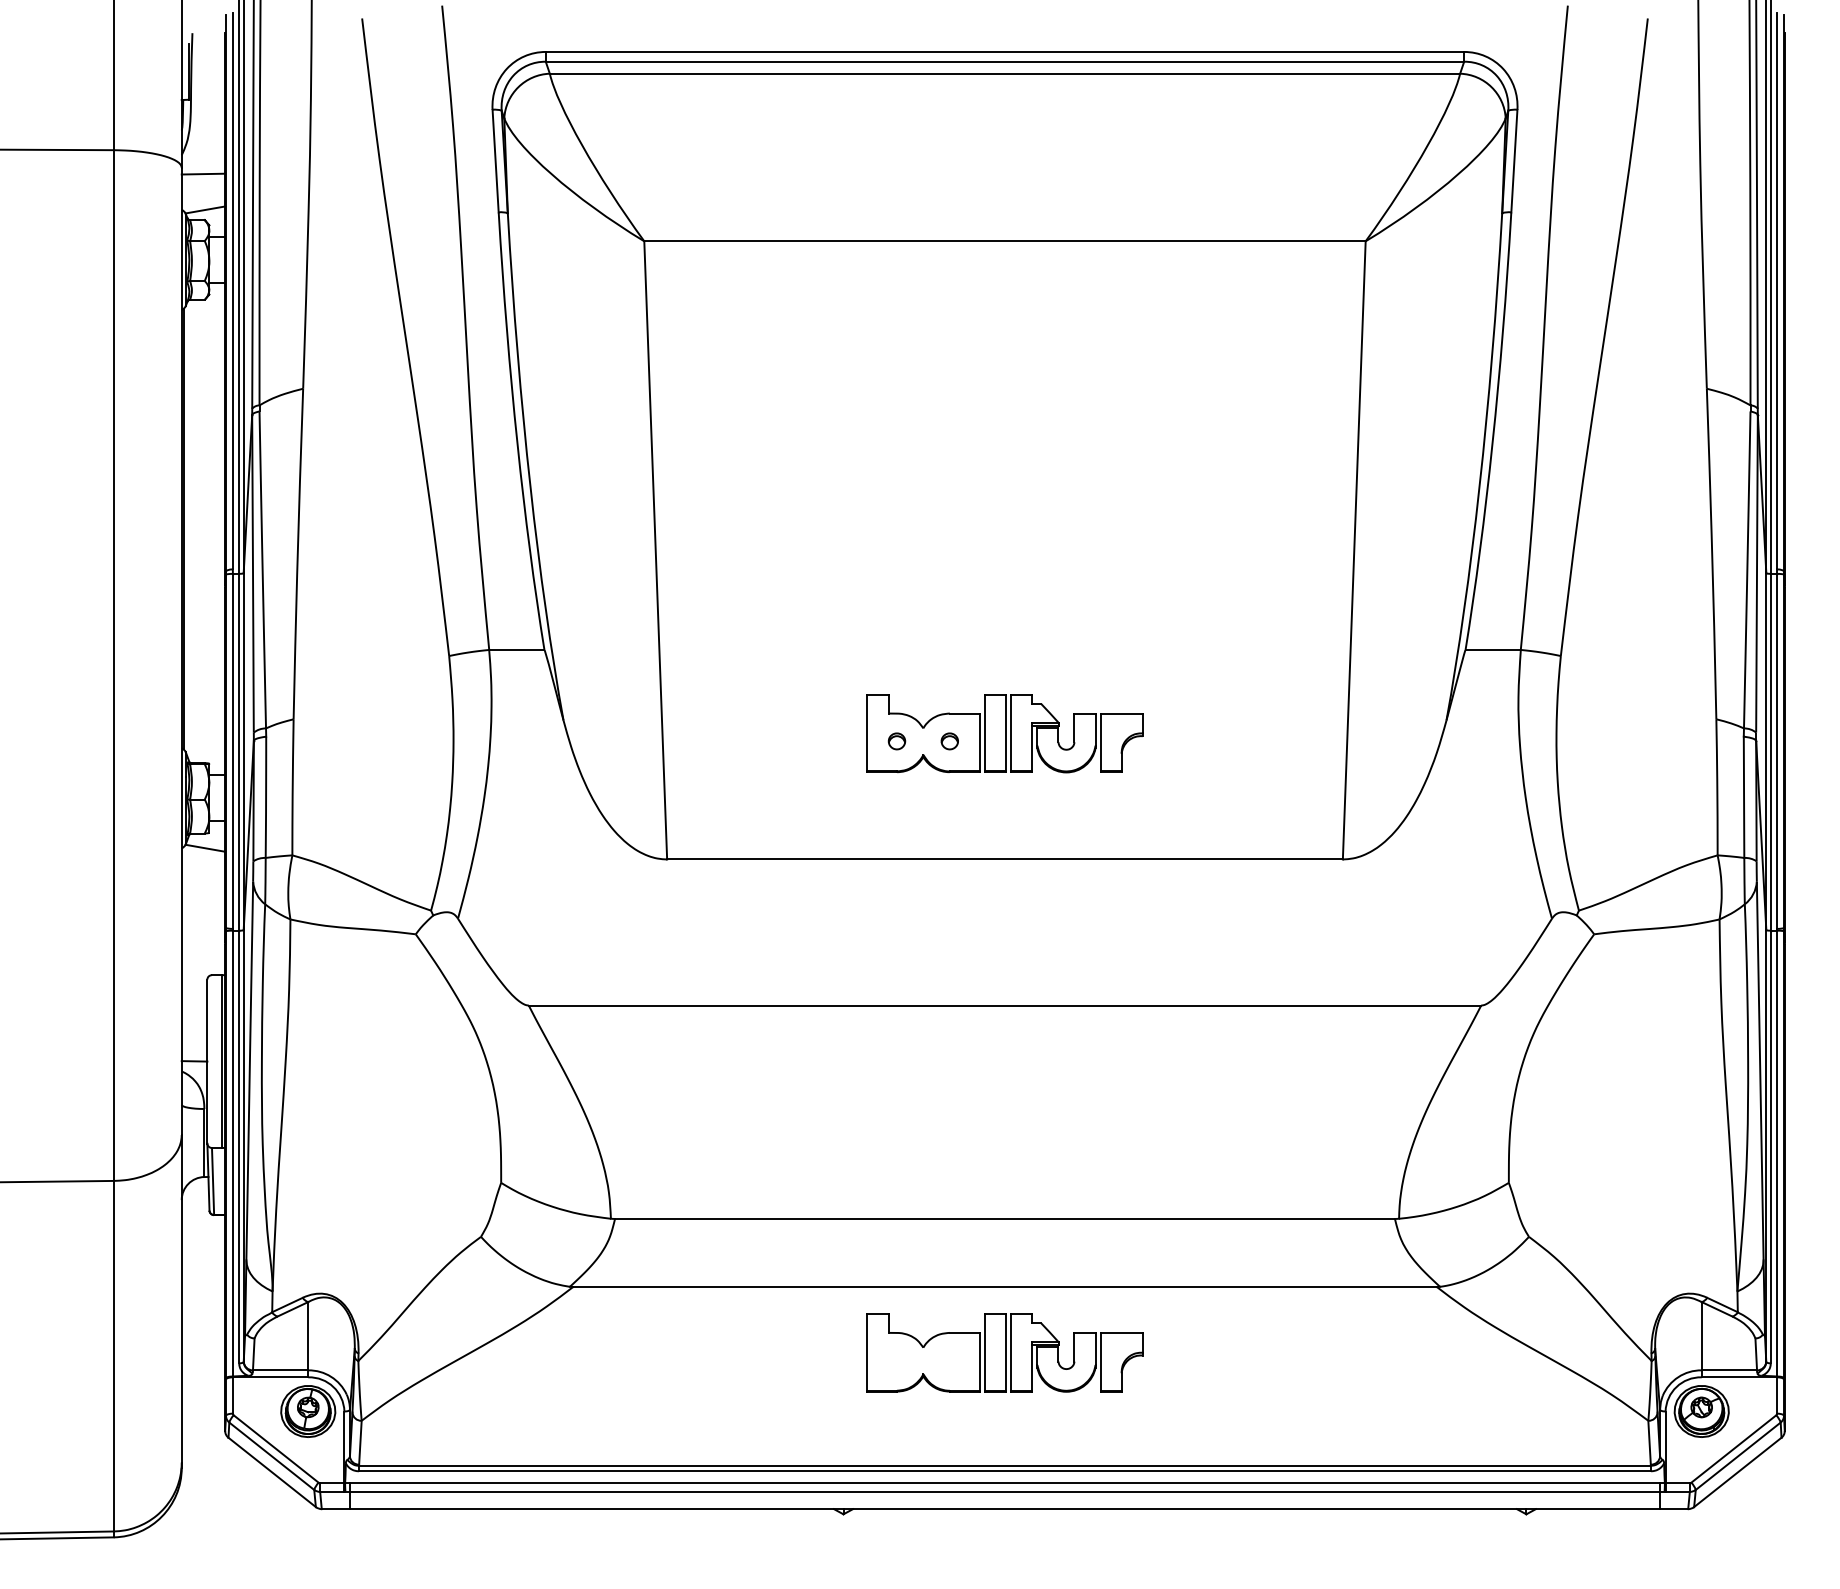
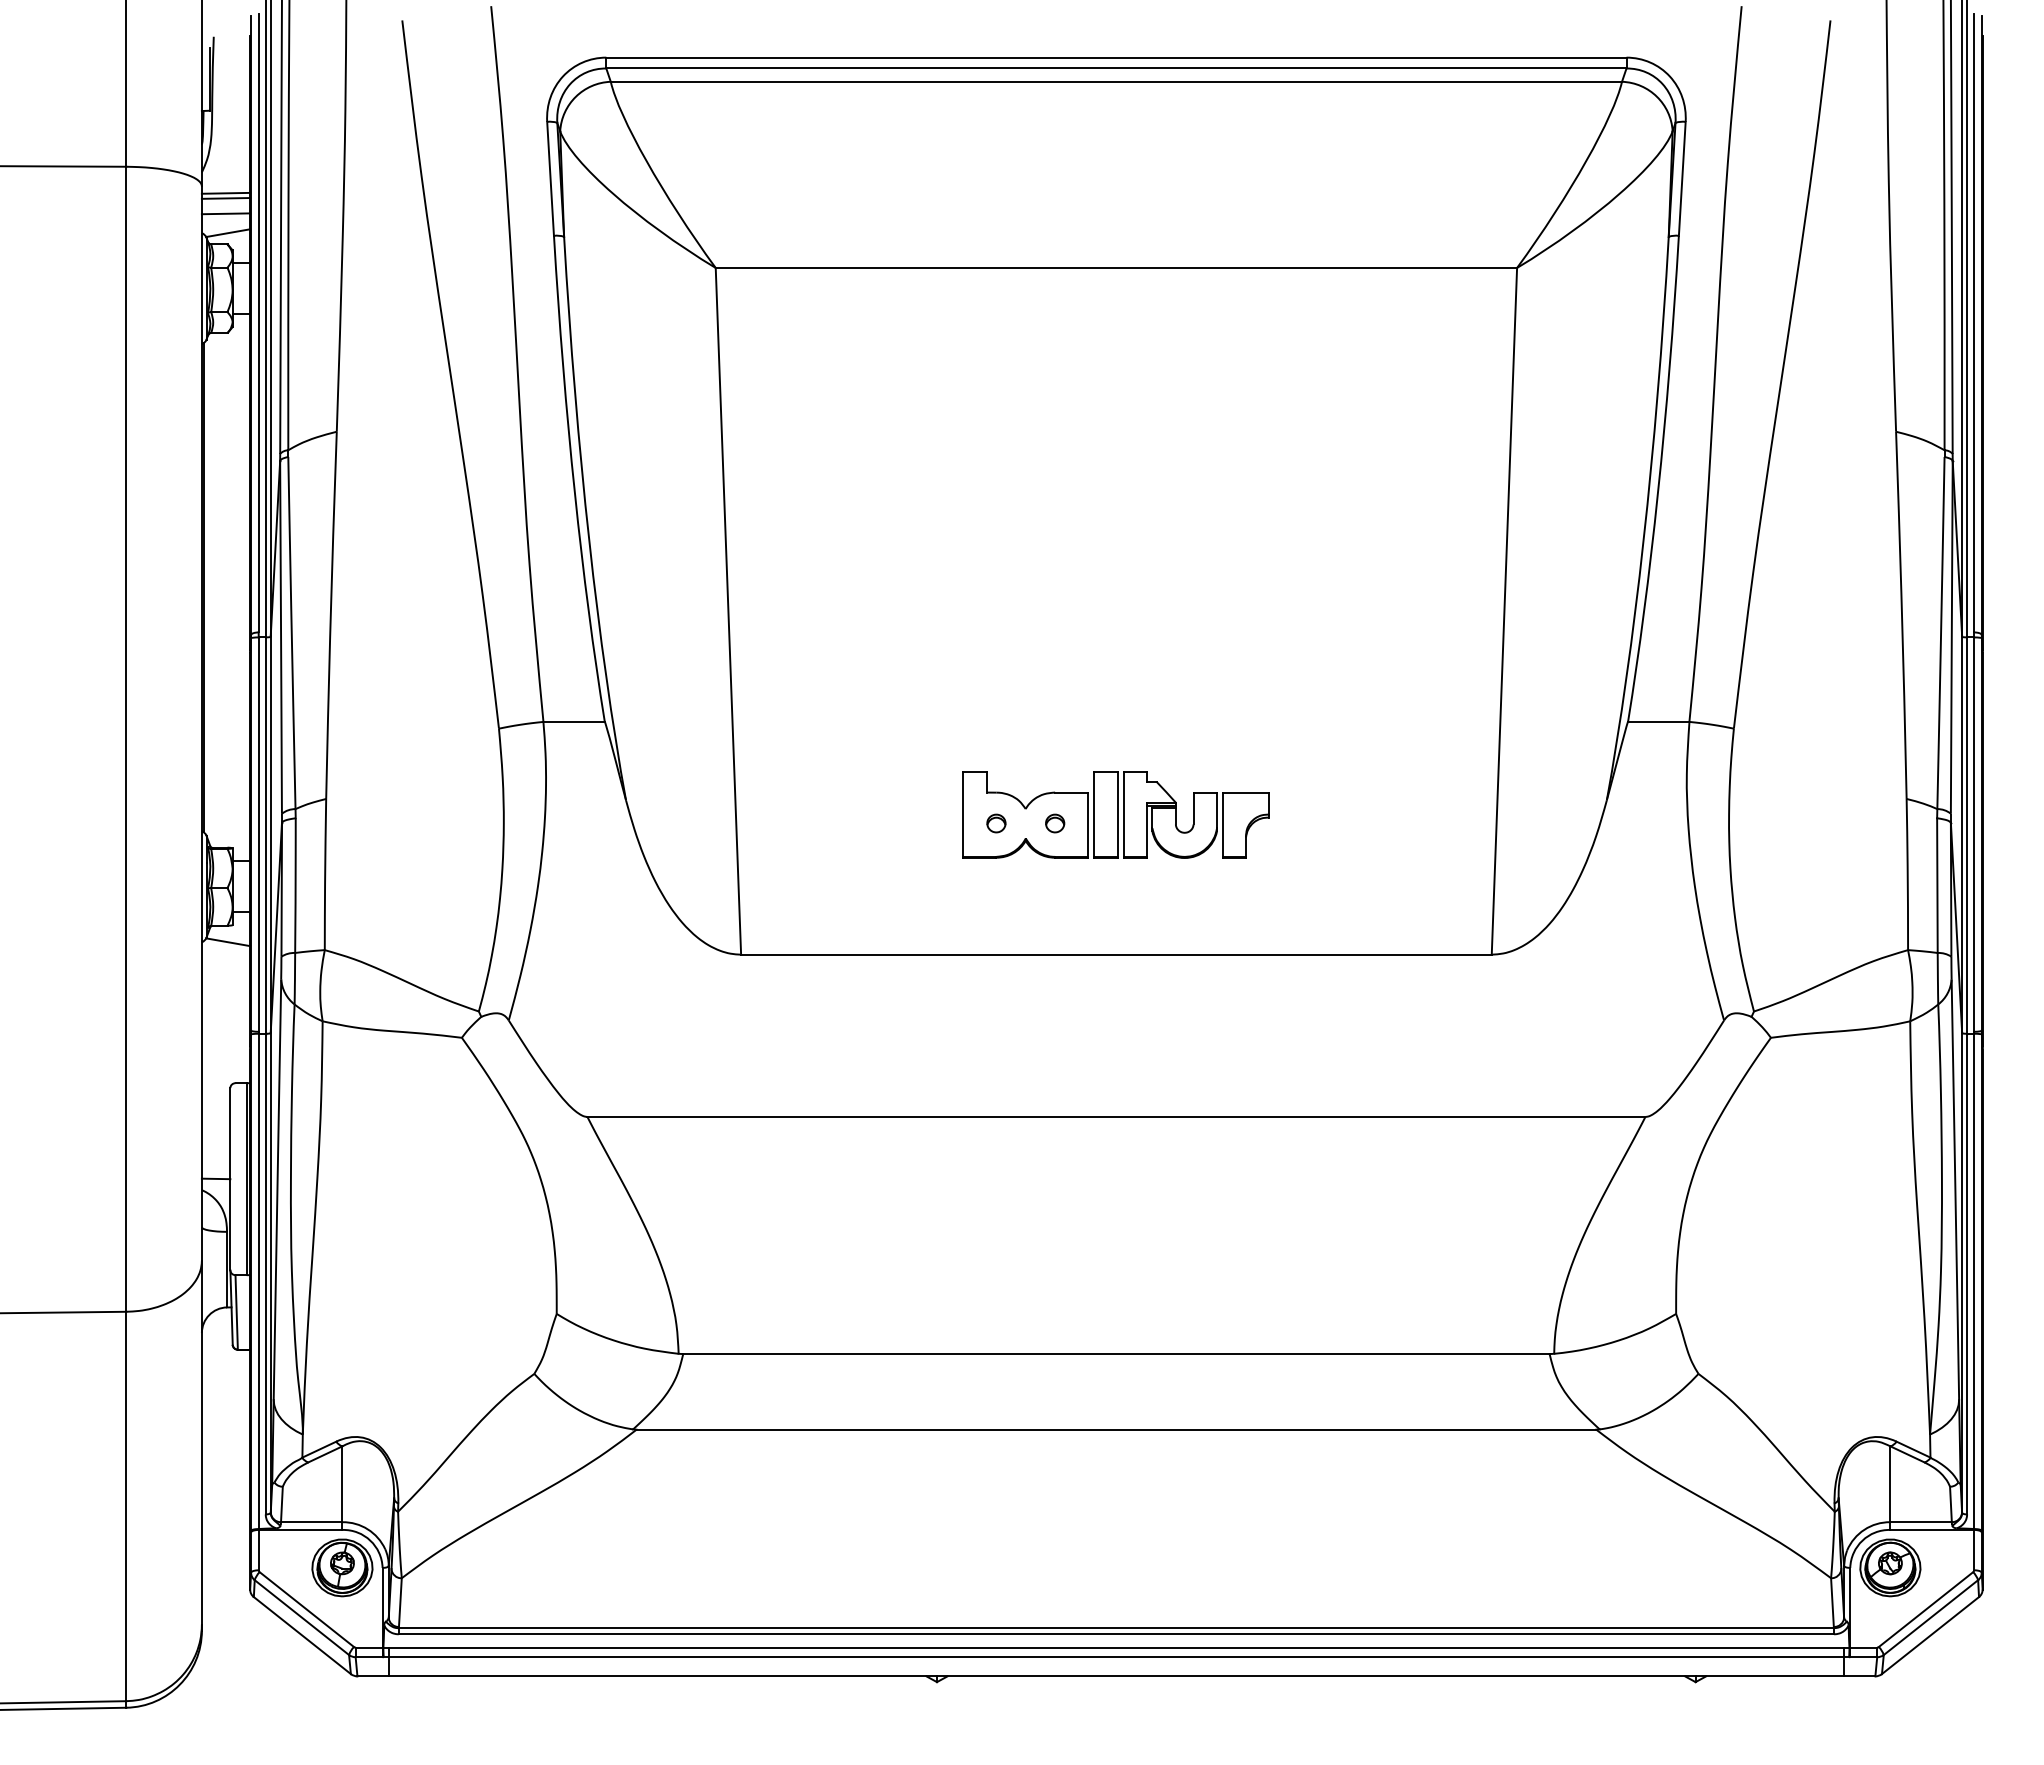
line: (202, 178) -> (225, 198), added
line: (202, 192) -> (225, 213), added
part: (1004, 1352) -> (1115, 1502), removed

